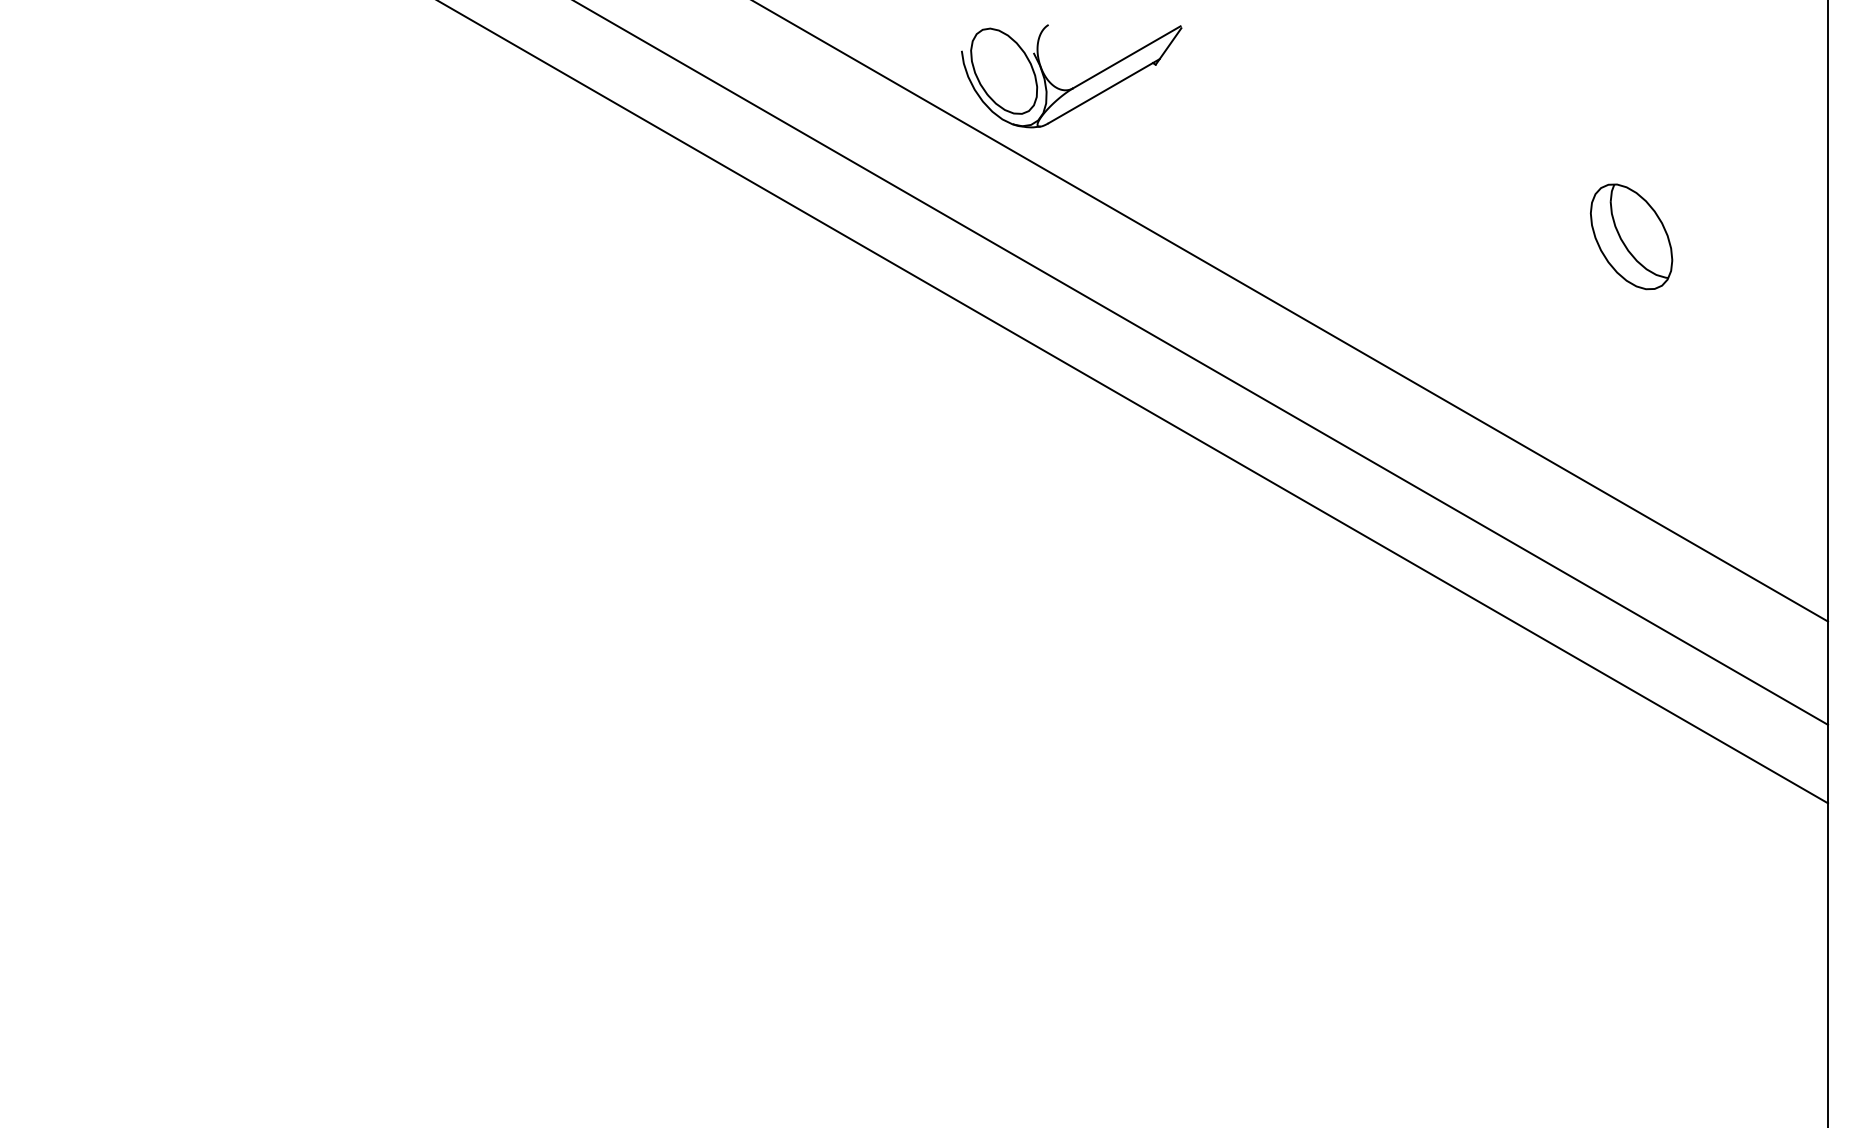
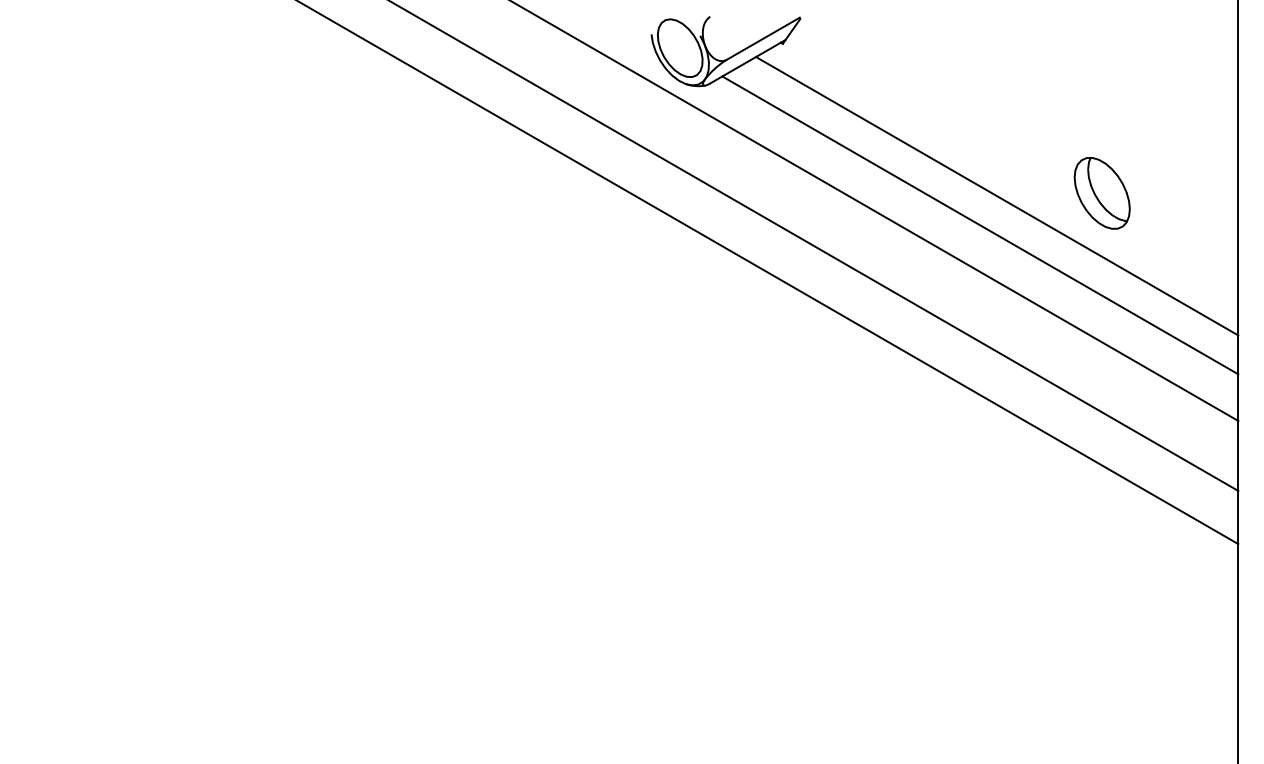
part: (1630, 237) -> (1101, 193), moved
line: (1472, 290) -> (997, 196), added
line: (1447, 332) -> (980, 225), added

